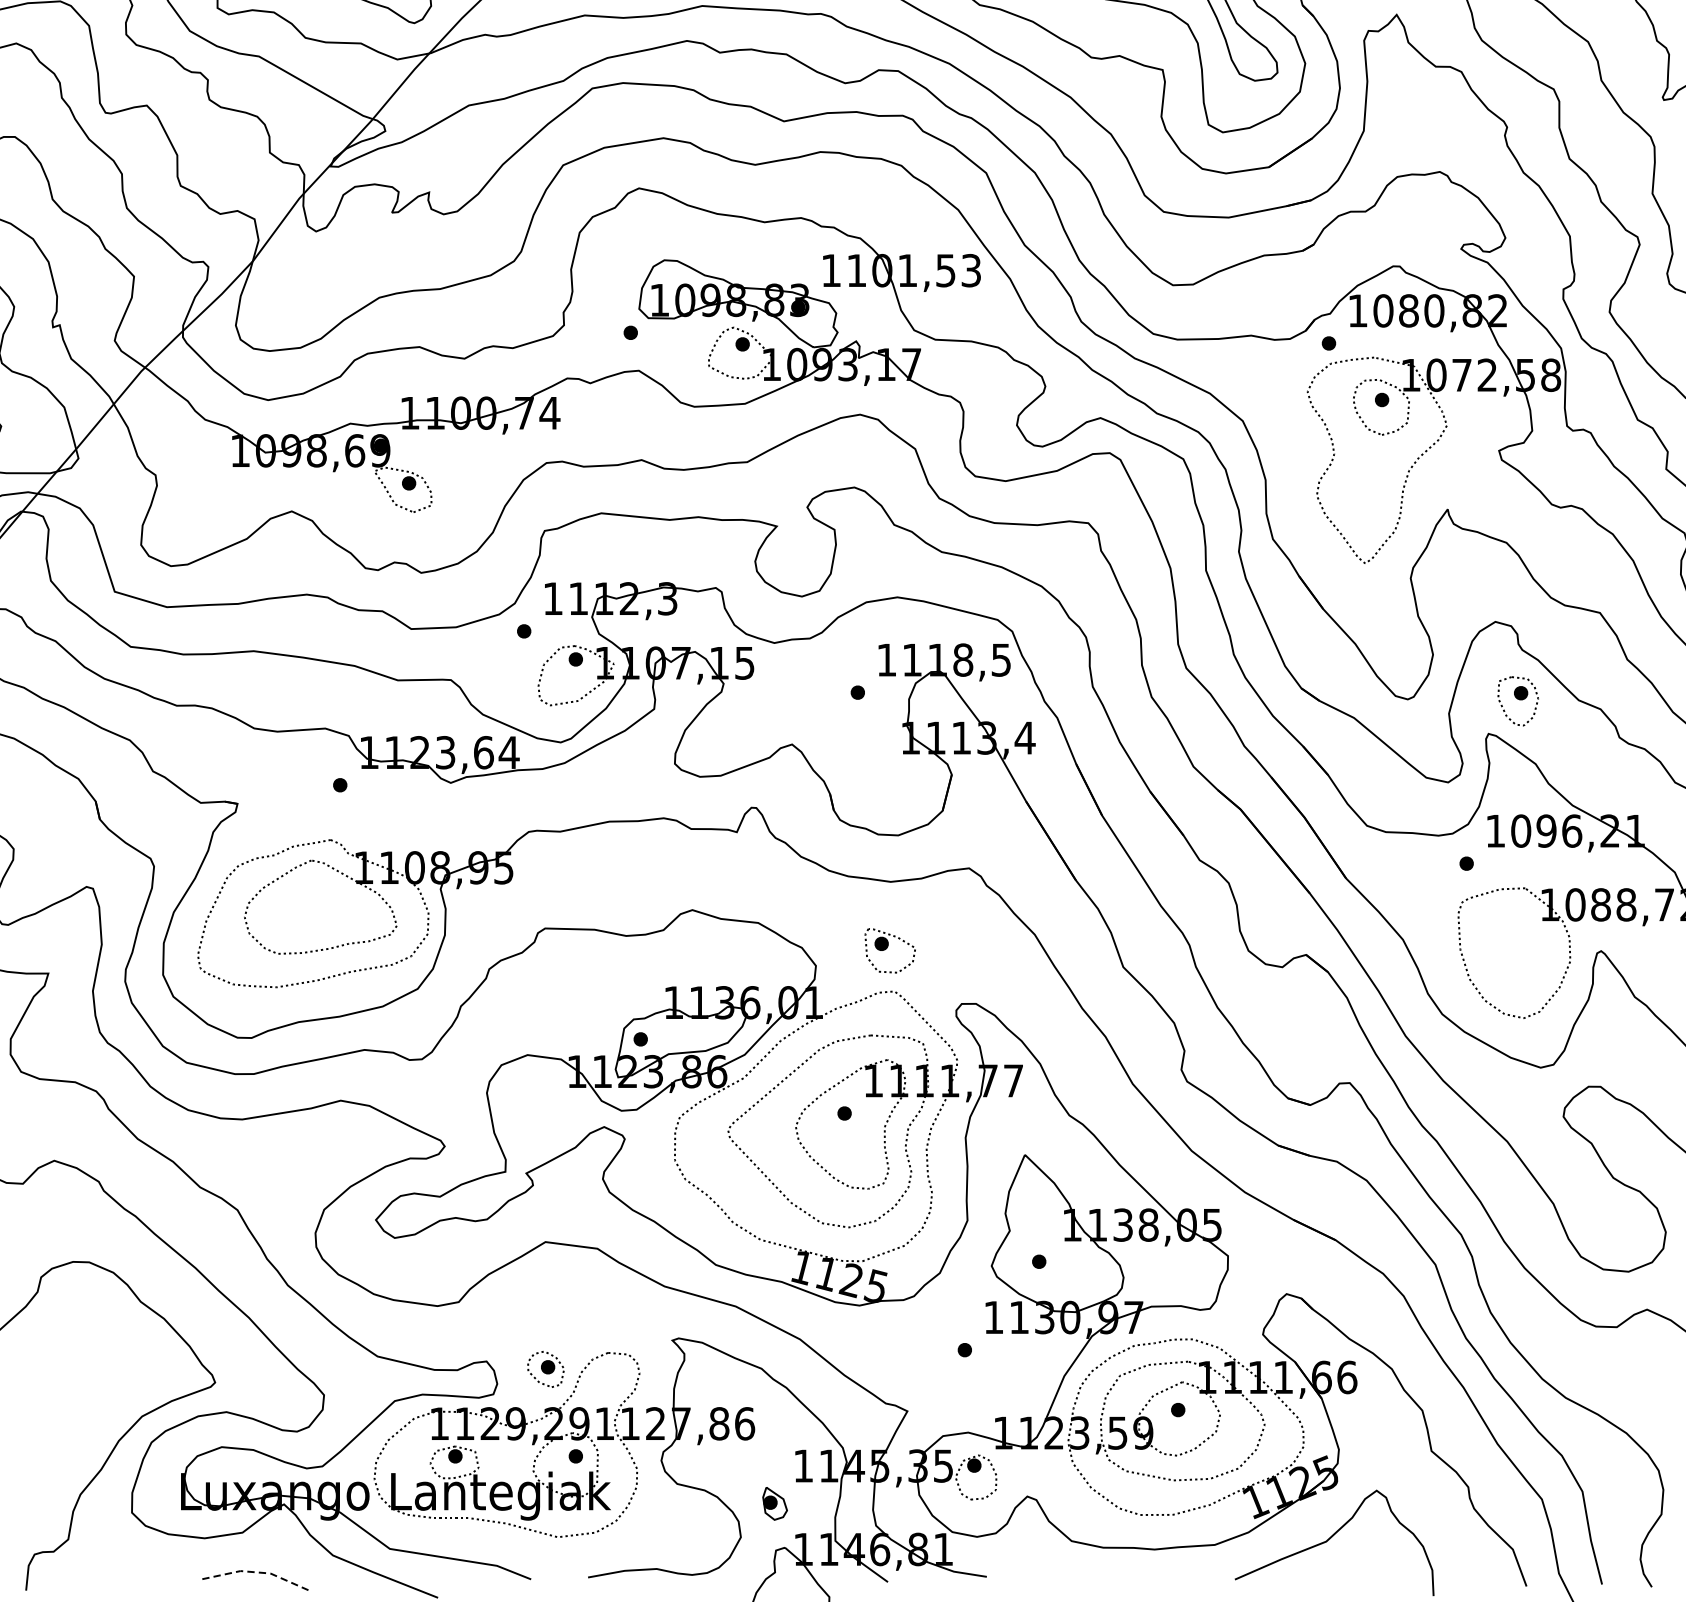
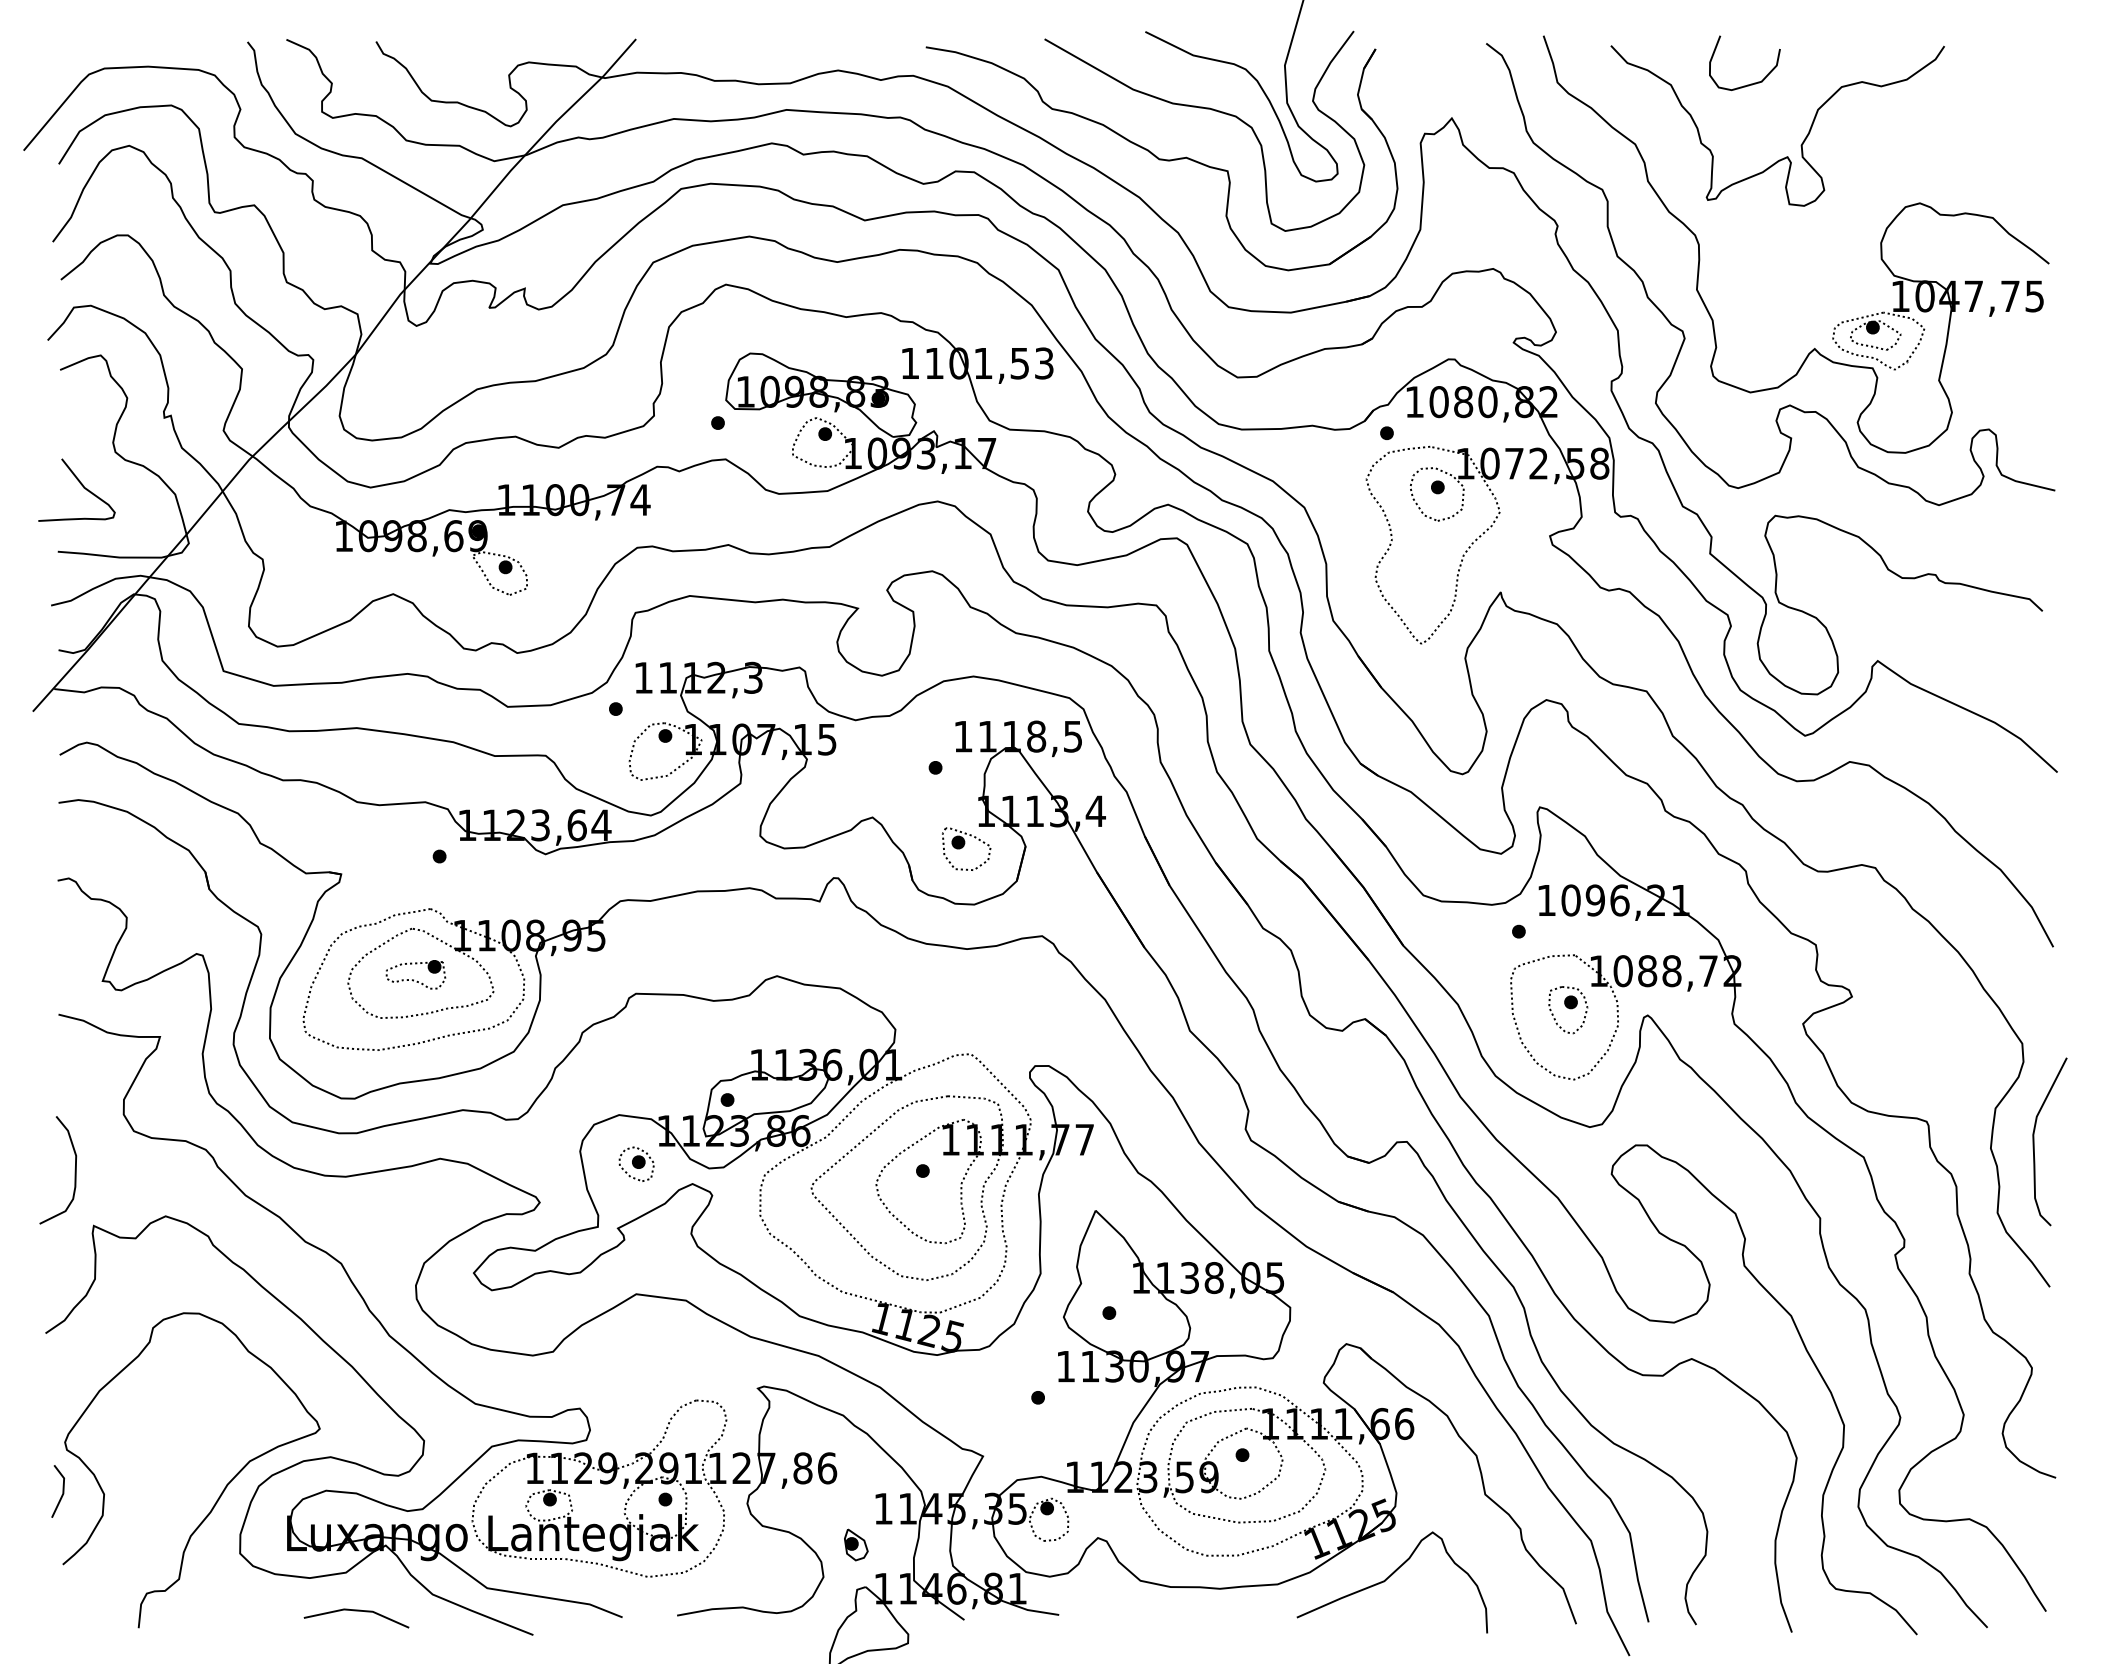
part: (1518, 701) -> (1568, 1010), moved
part: (315, 908) -> (415, 974), added
part: (890, 950) -> (966, 848), moved
part: (545, 1368) -> (636, 1163), moved
line: (254, 1572) -> (357, 1610), dashed -> solid

